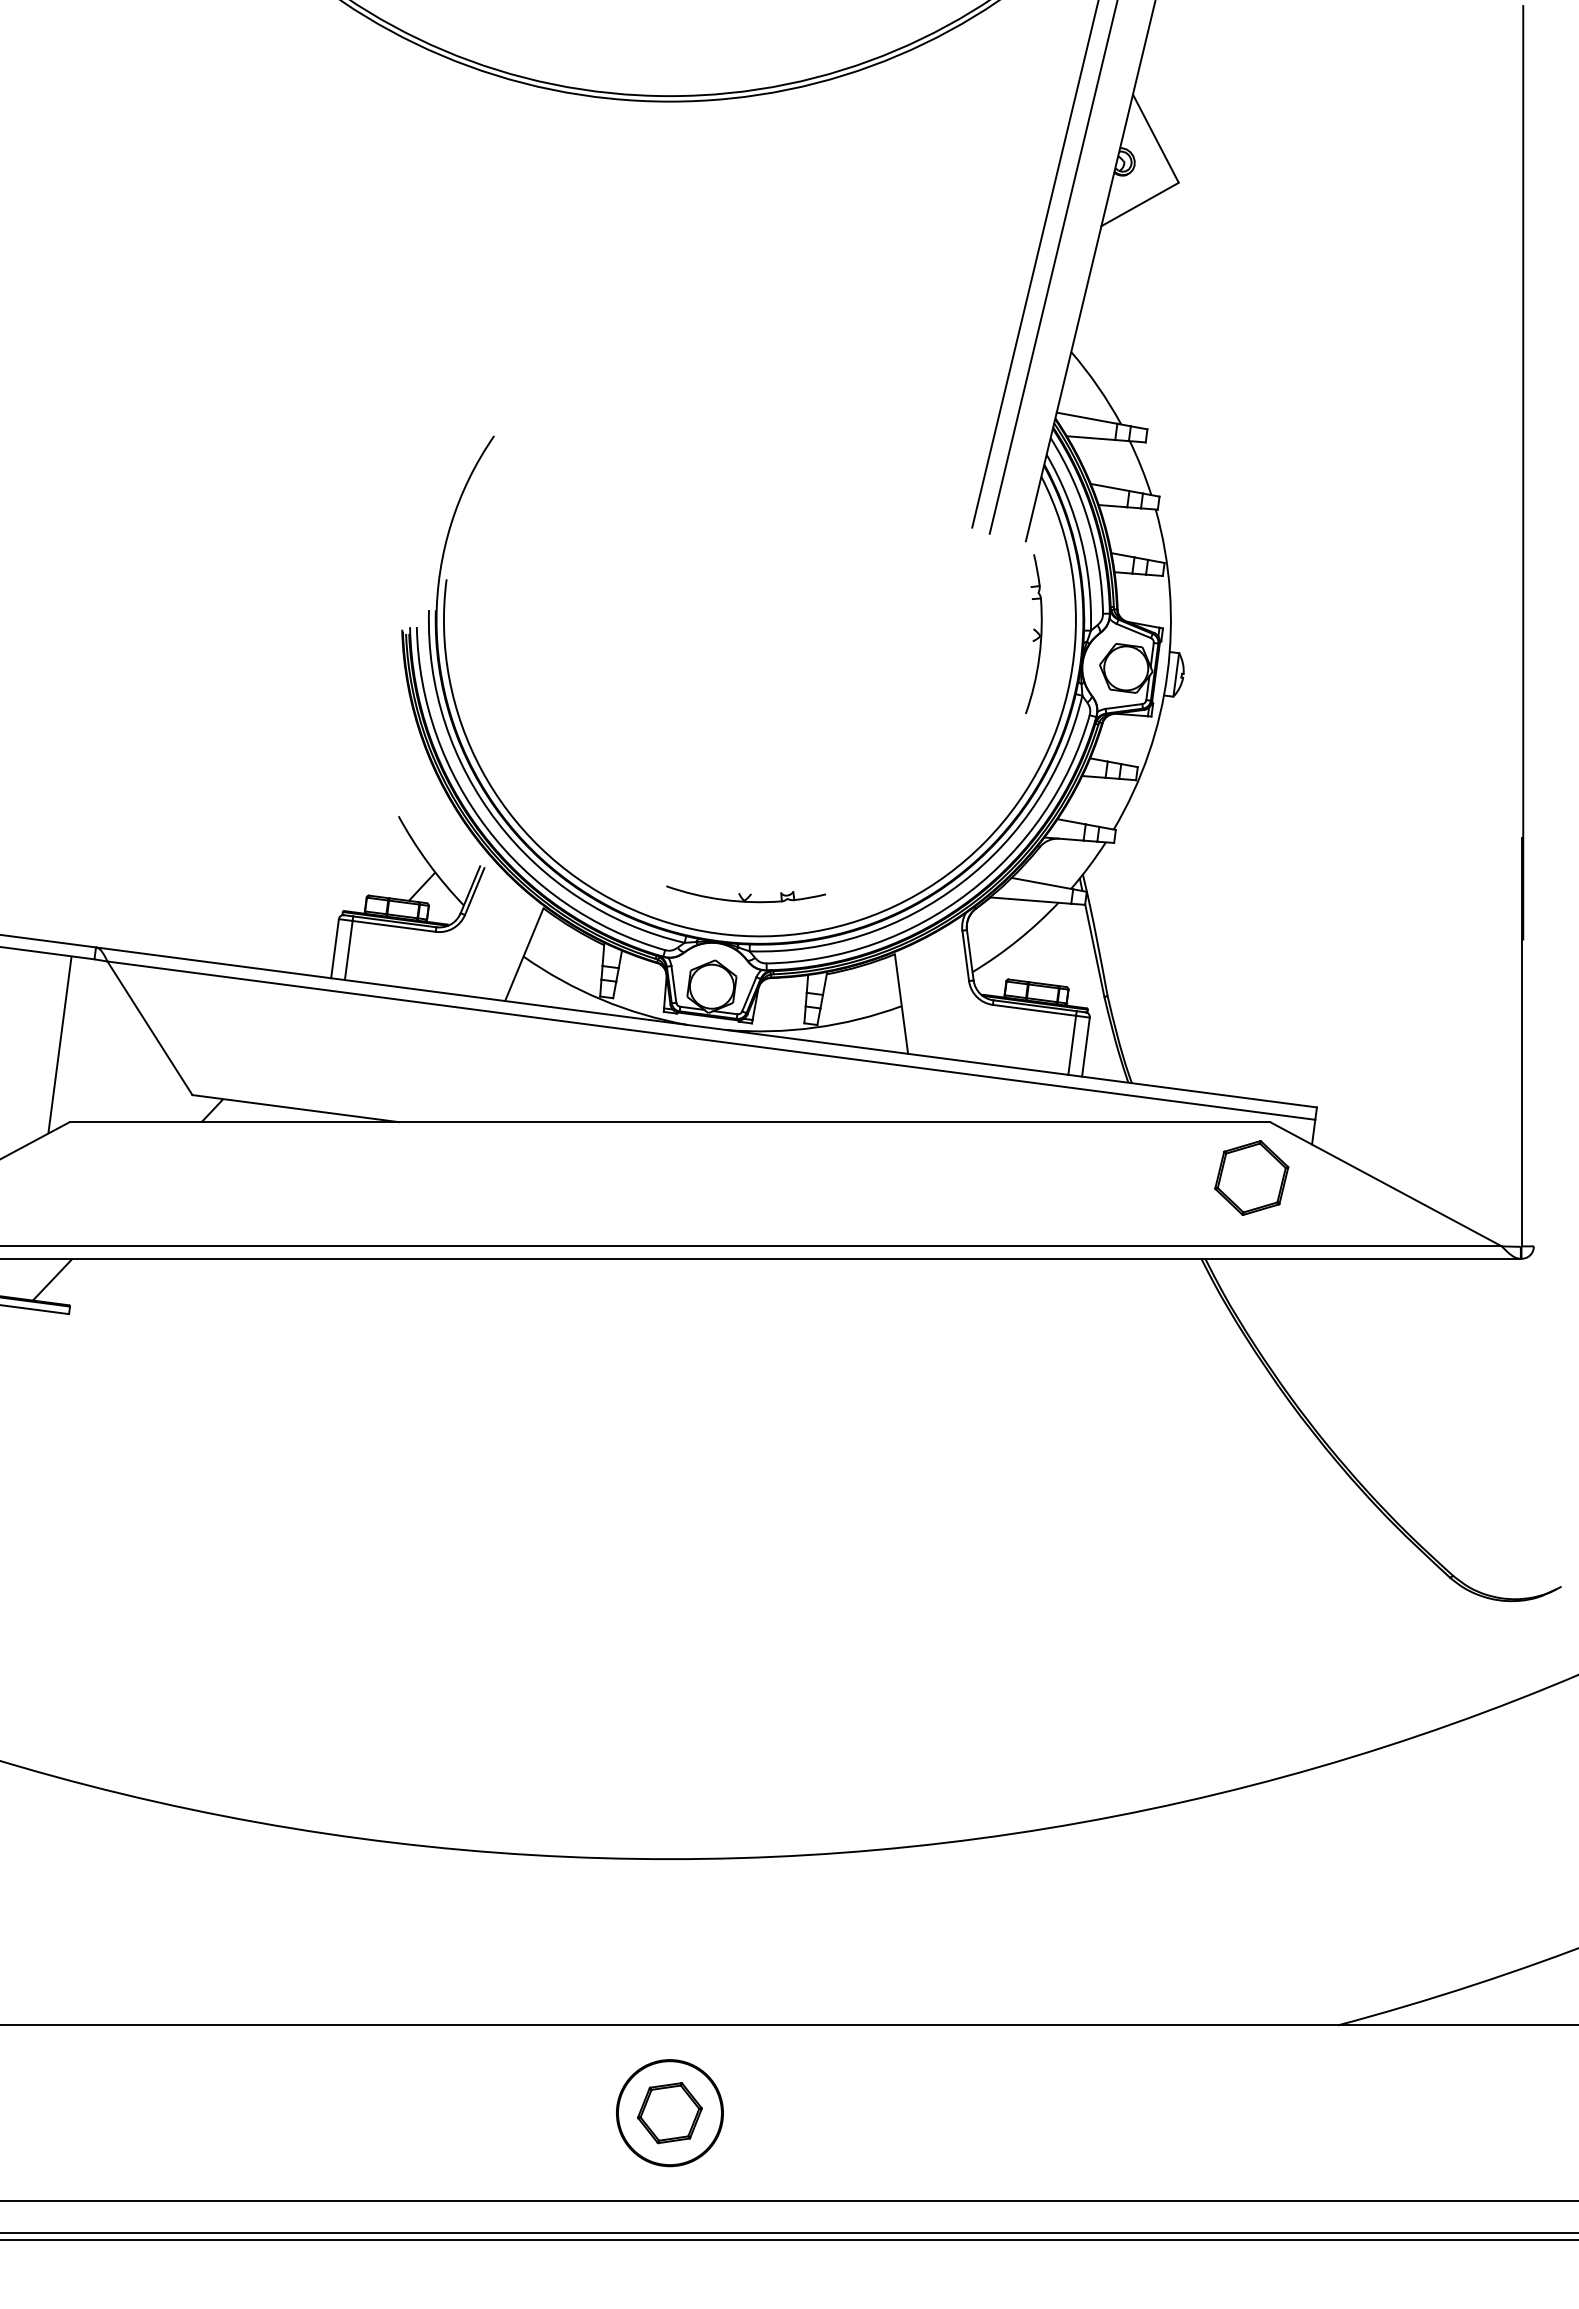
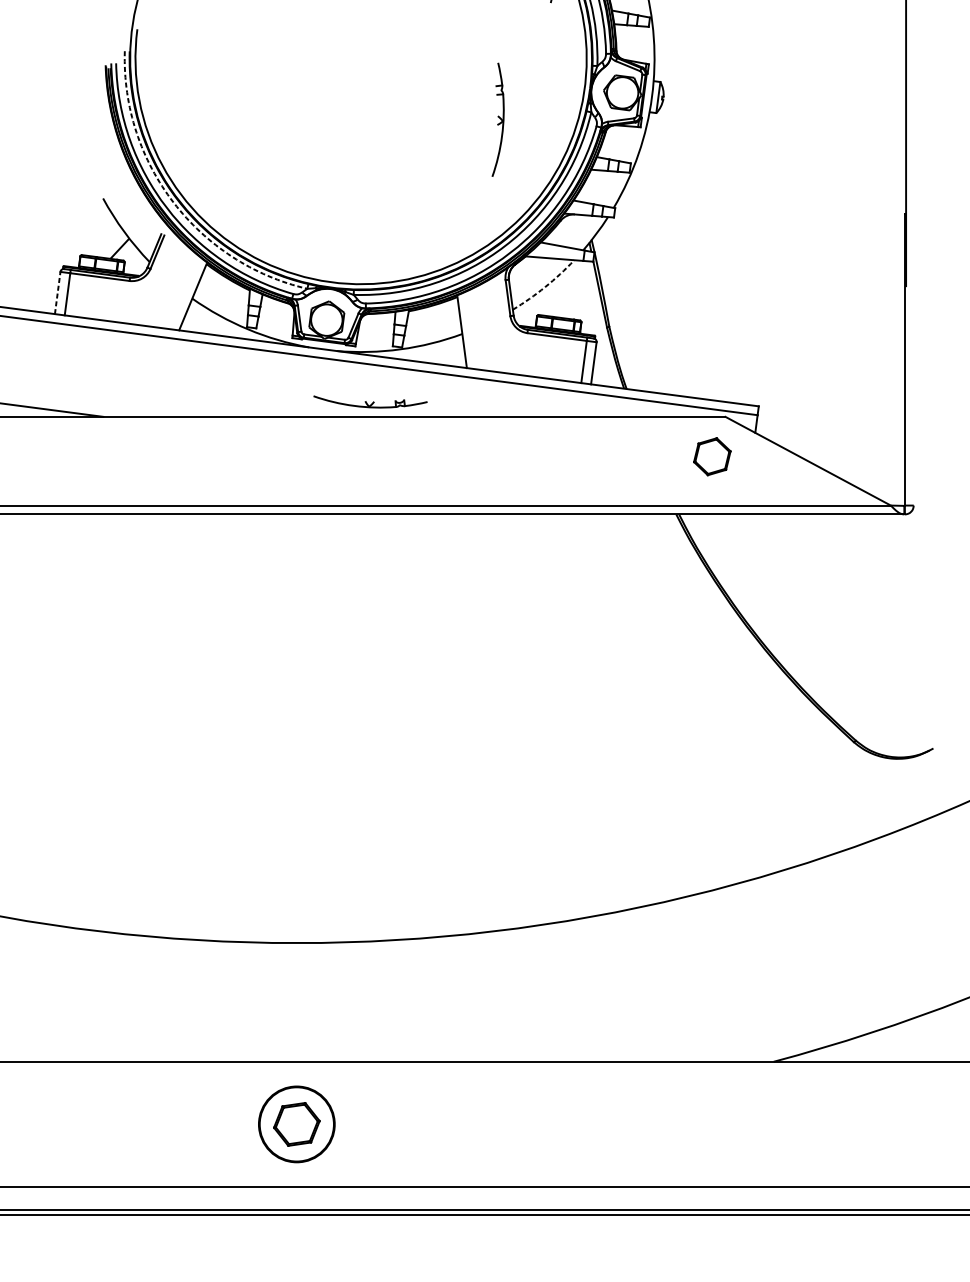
part: (1033, 634) -> (497, 120), moved
arc: (497, 822) -> (173, 202), solid -> dashed
part: (745, 894) -> (370, 402), moved
arc: (1017, 940) -> (544, 287), solid -> dashed
line: (335, 948) -> (58, 292), solid -> dashed
part: (1251, 1177) -> (712, 456), size x0.7

